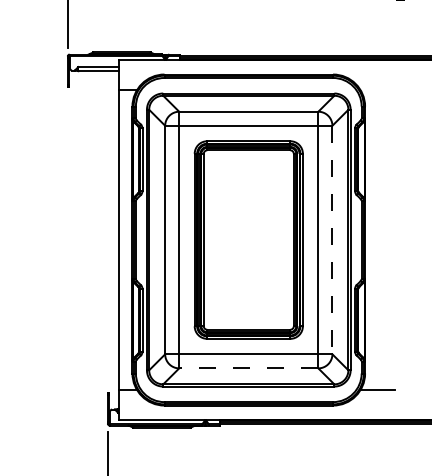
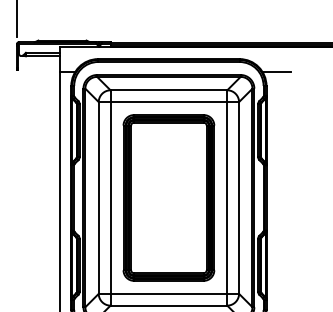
line: (377, 89) -> (276, 71), added
line: (332, 240) -> (239, 198), dashed -> solid
line: (248, 368) -> (168, 305), dashed -> solid

